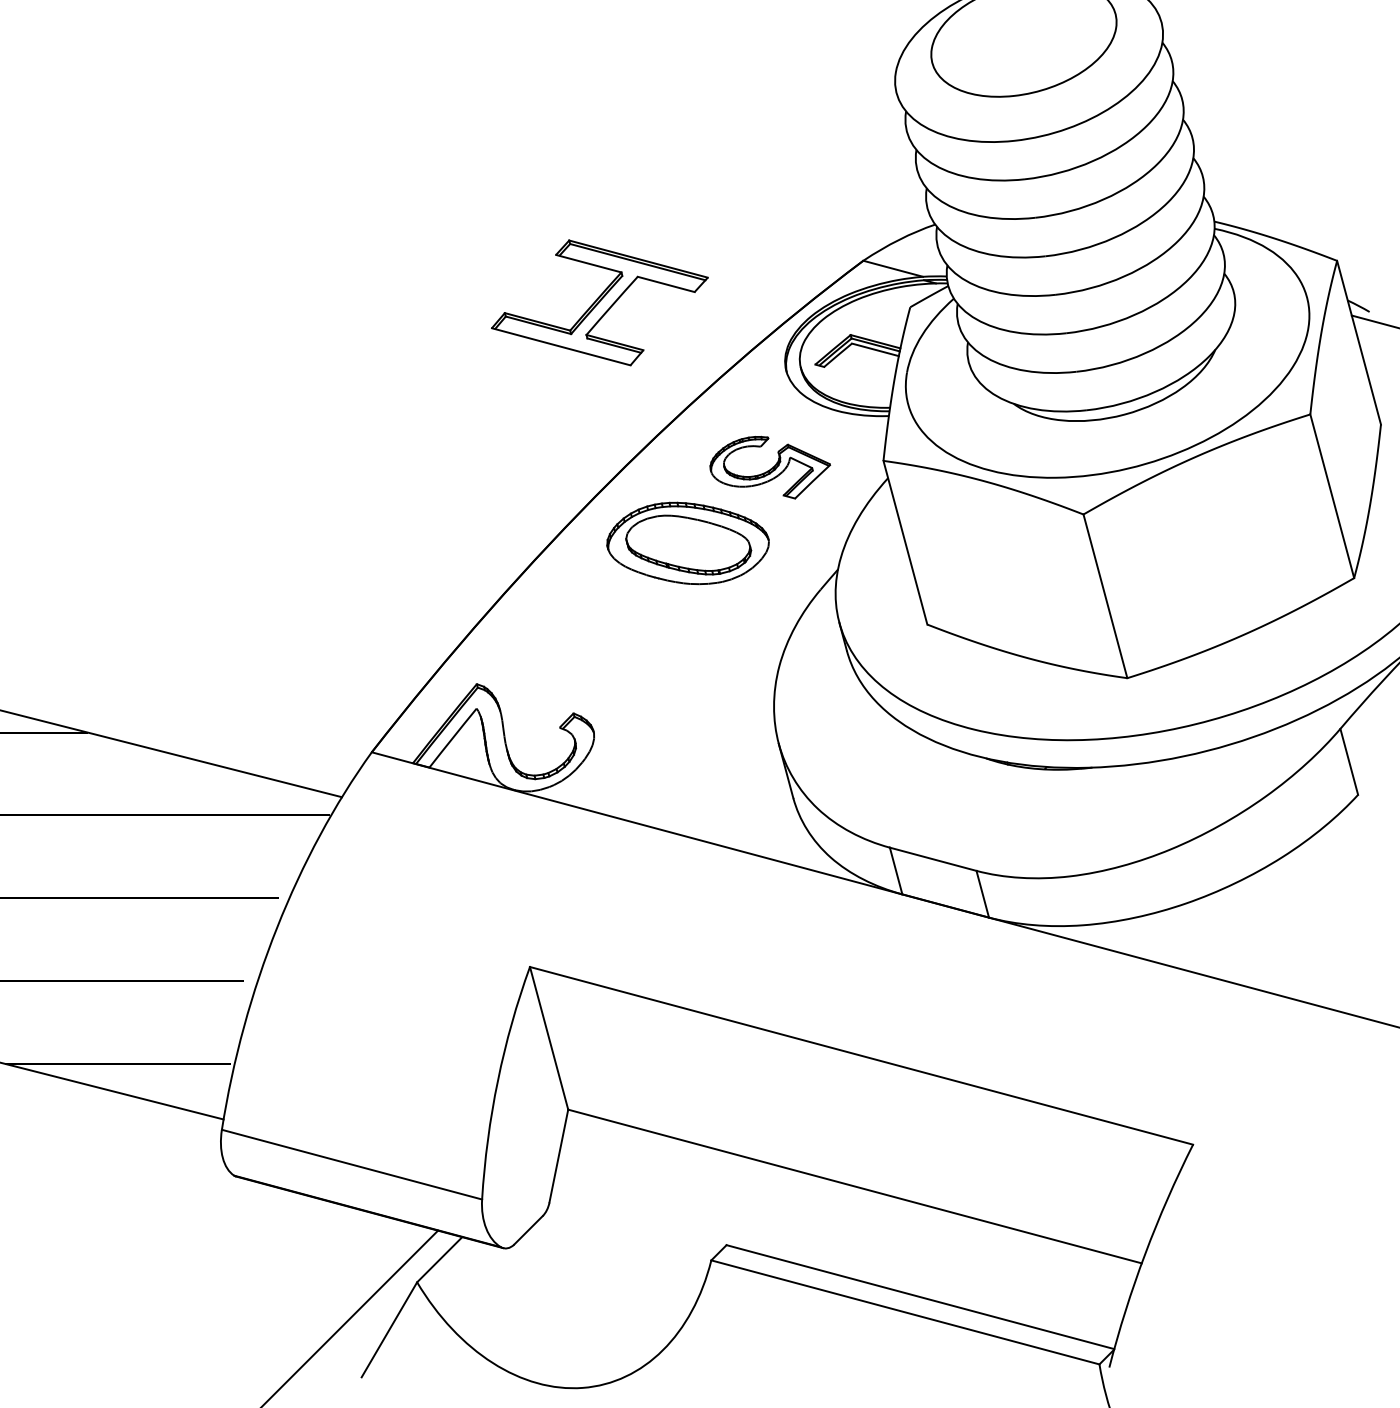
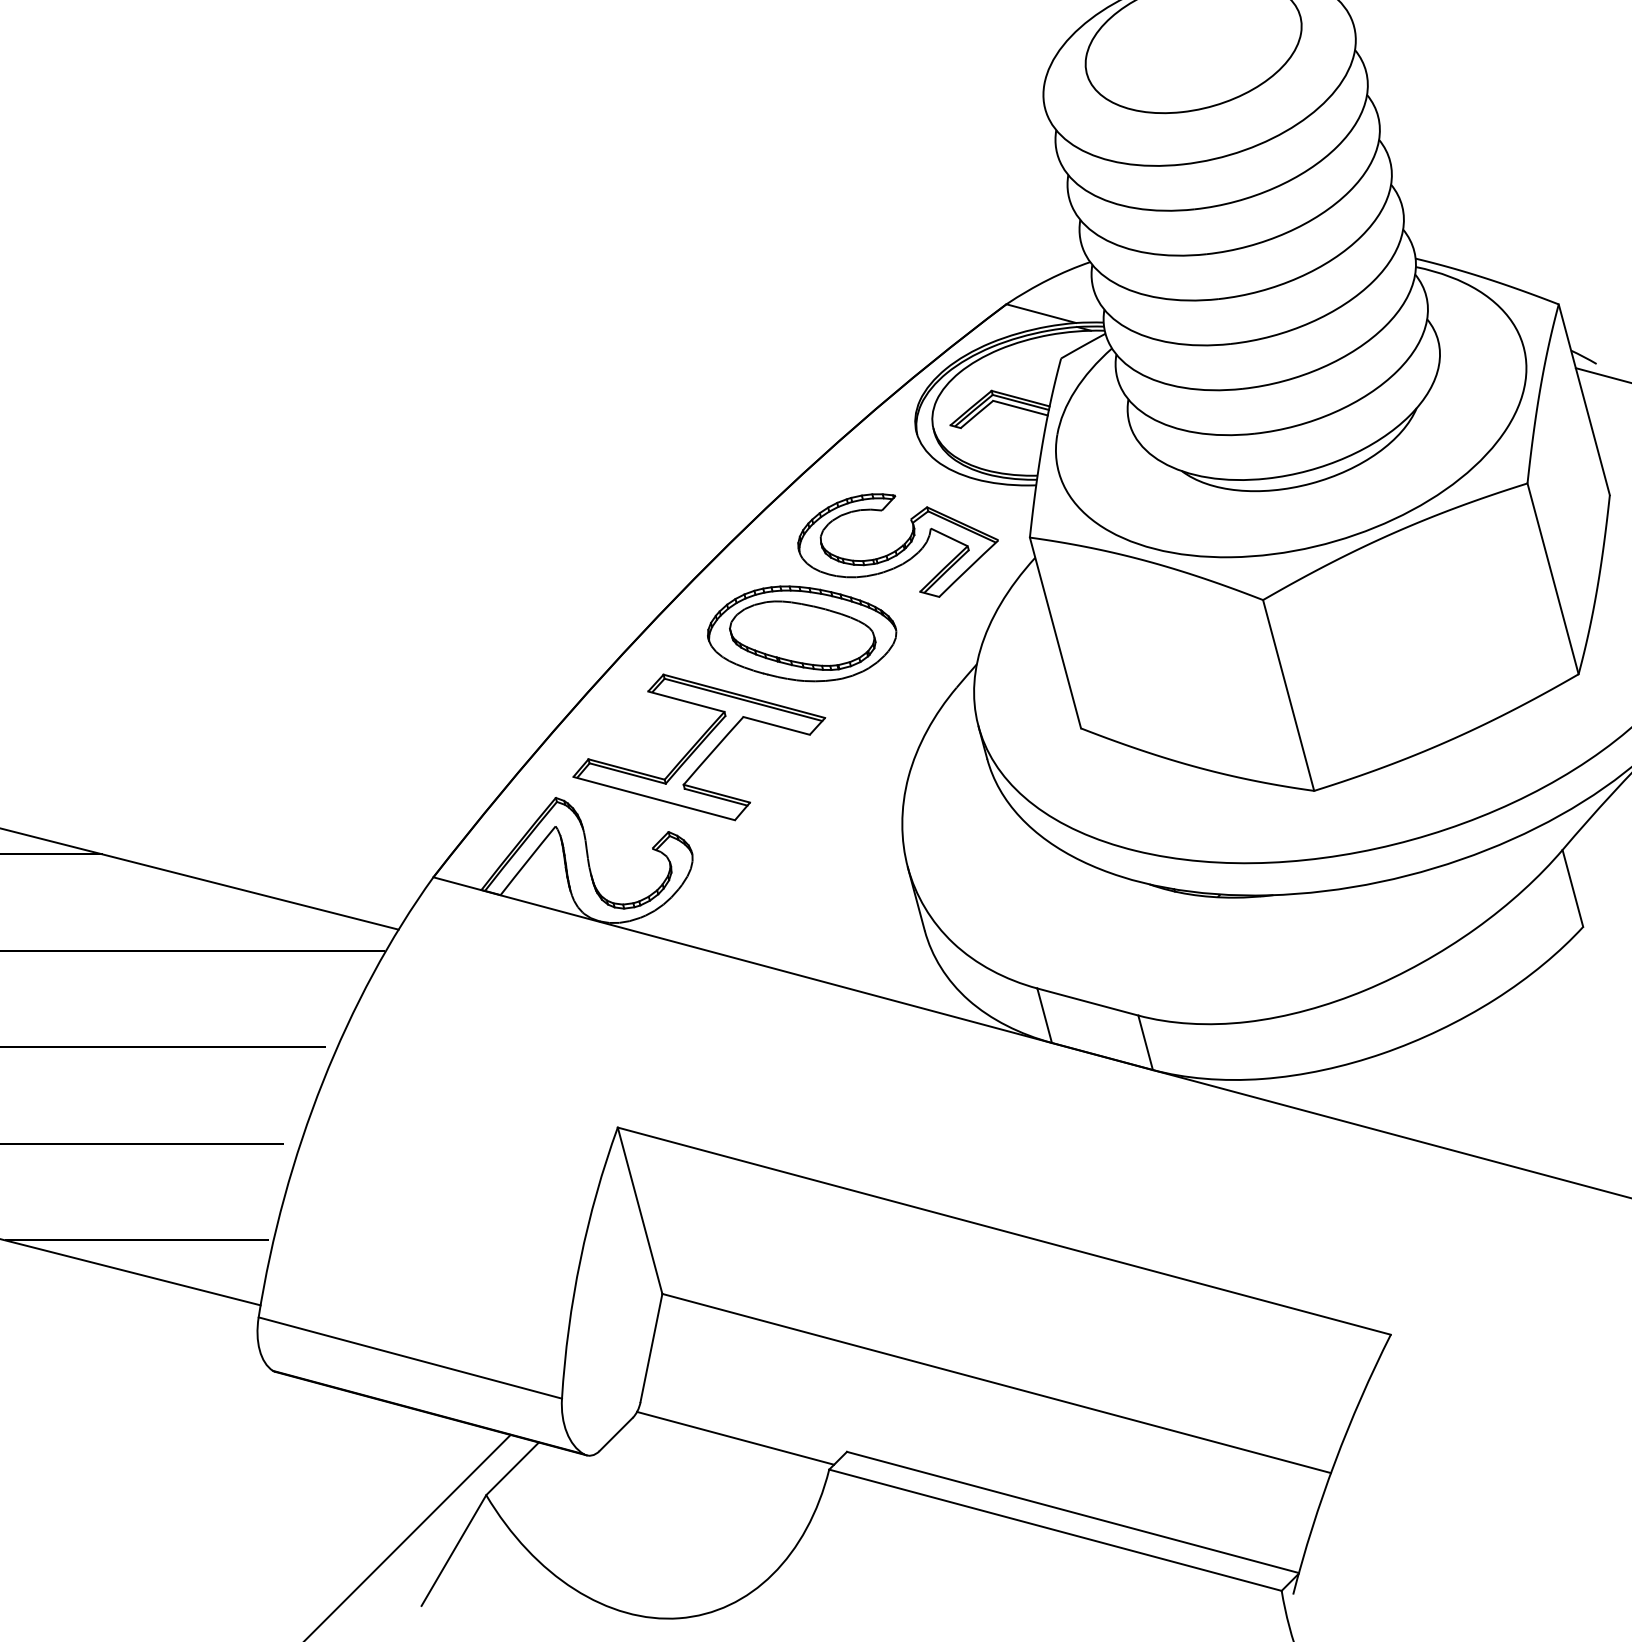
part: (600, 302) -> (699, 747), moved
part: (769, 467) -> (897, 545), size x1.43
line: (630, 1232) -> (735, 1437), added

